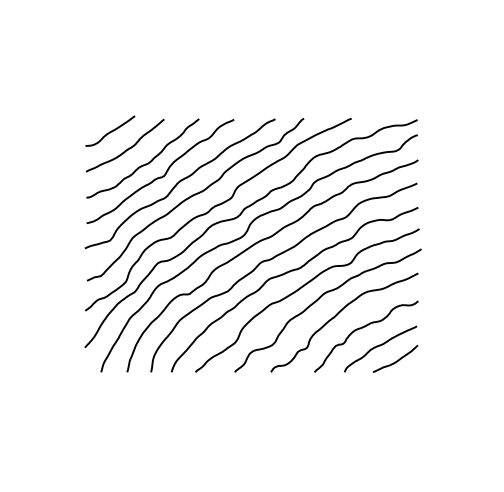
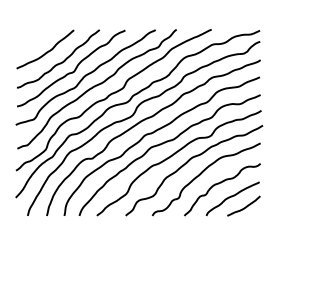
curve: (111, 130) -> (35, 38), removed

